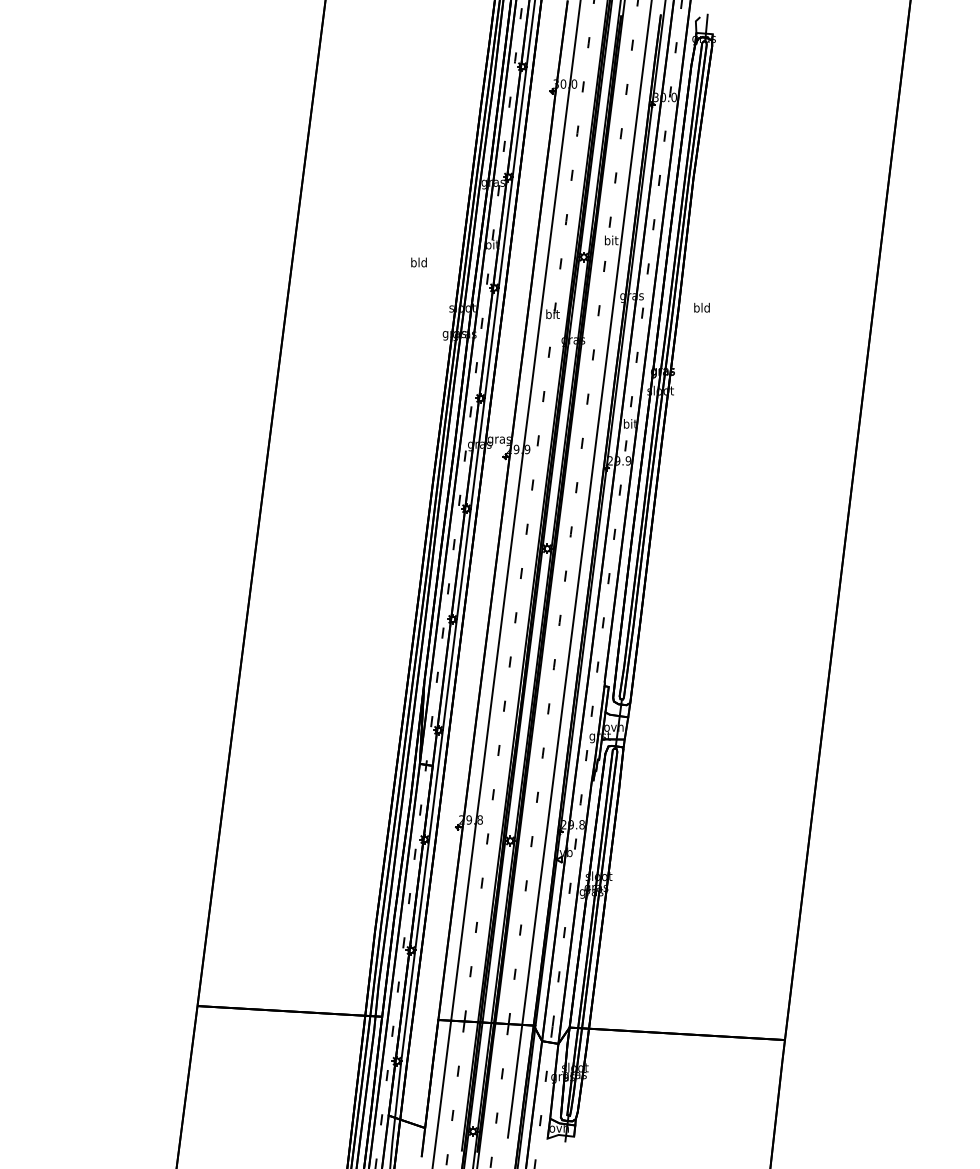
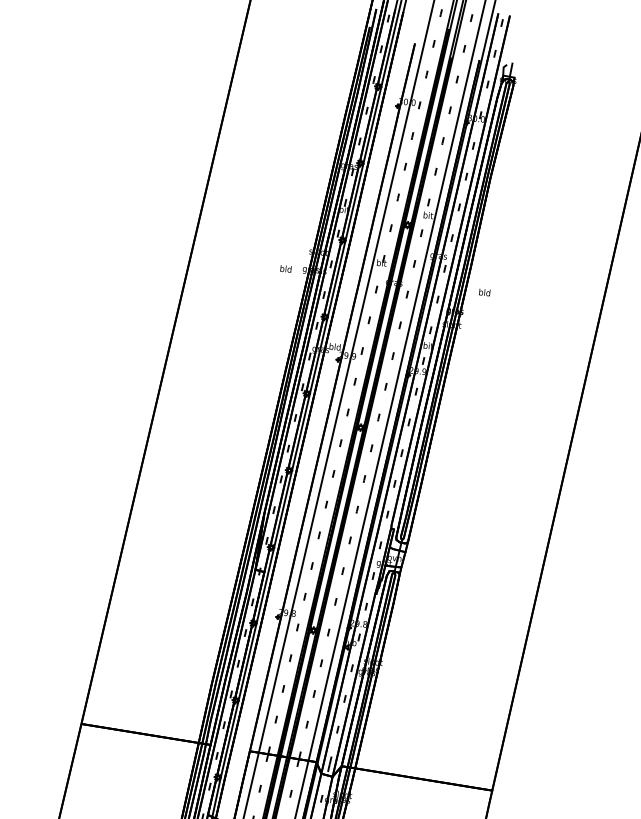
text: (418, 262) -> (285, 268), moved
text: (701, 307) -> (484, 292), moved
text: (498, 440) -> (334, 347), gras -> bld

